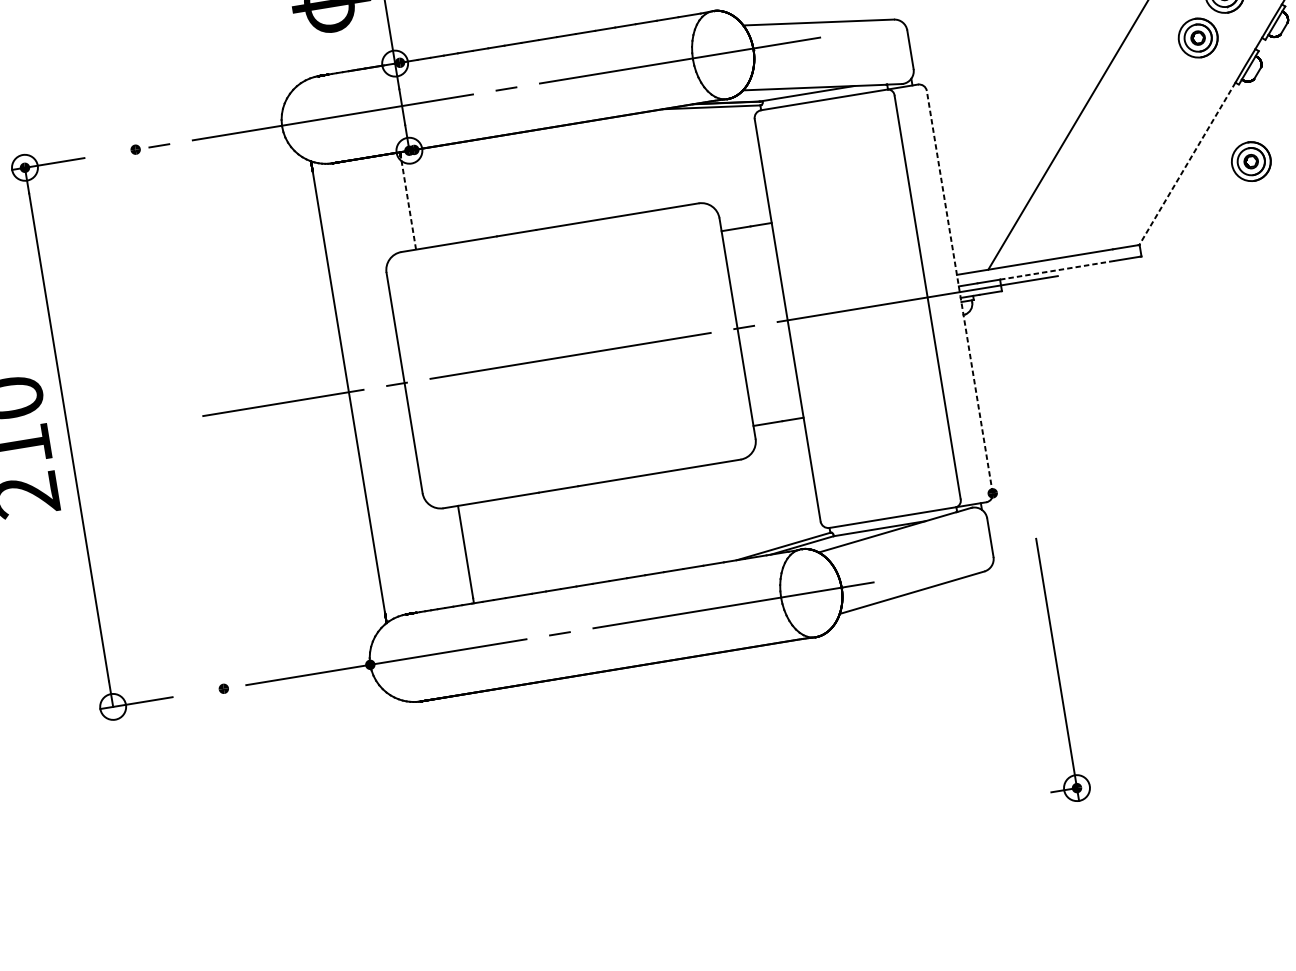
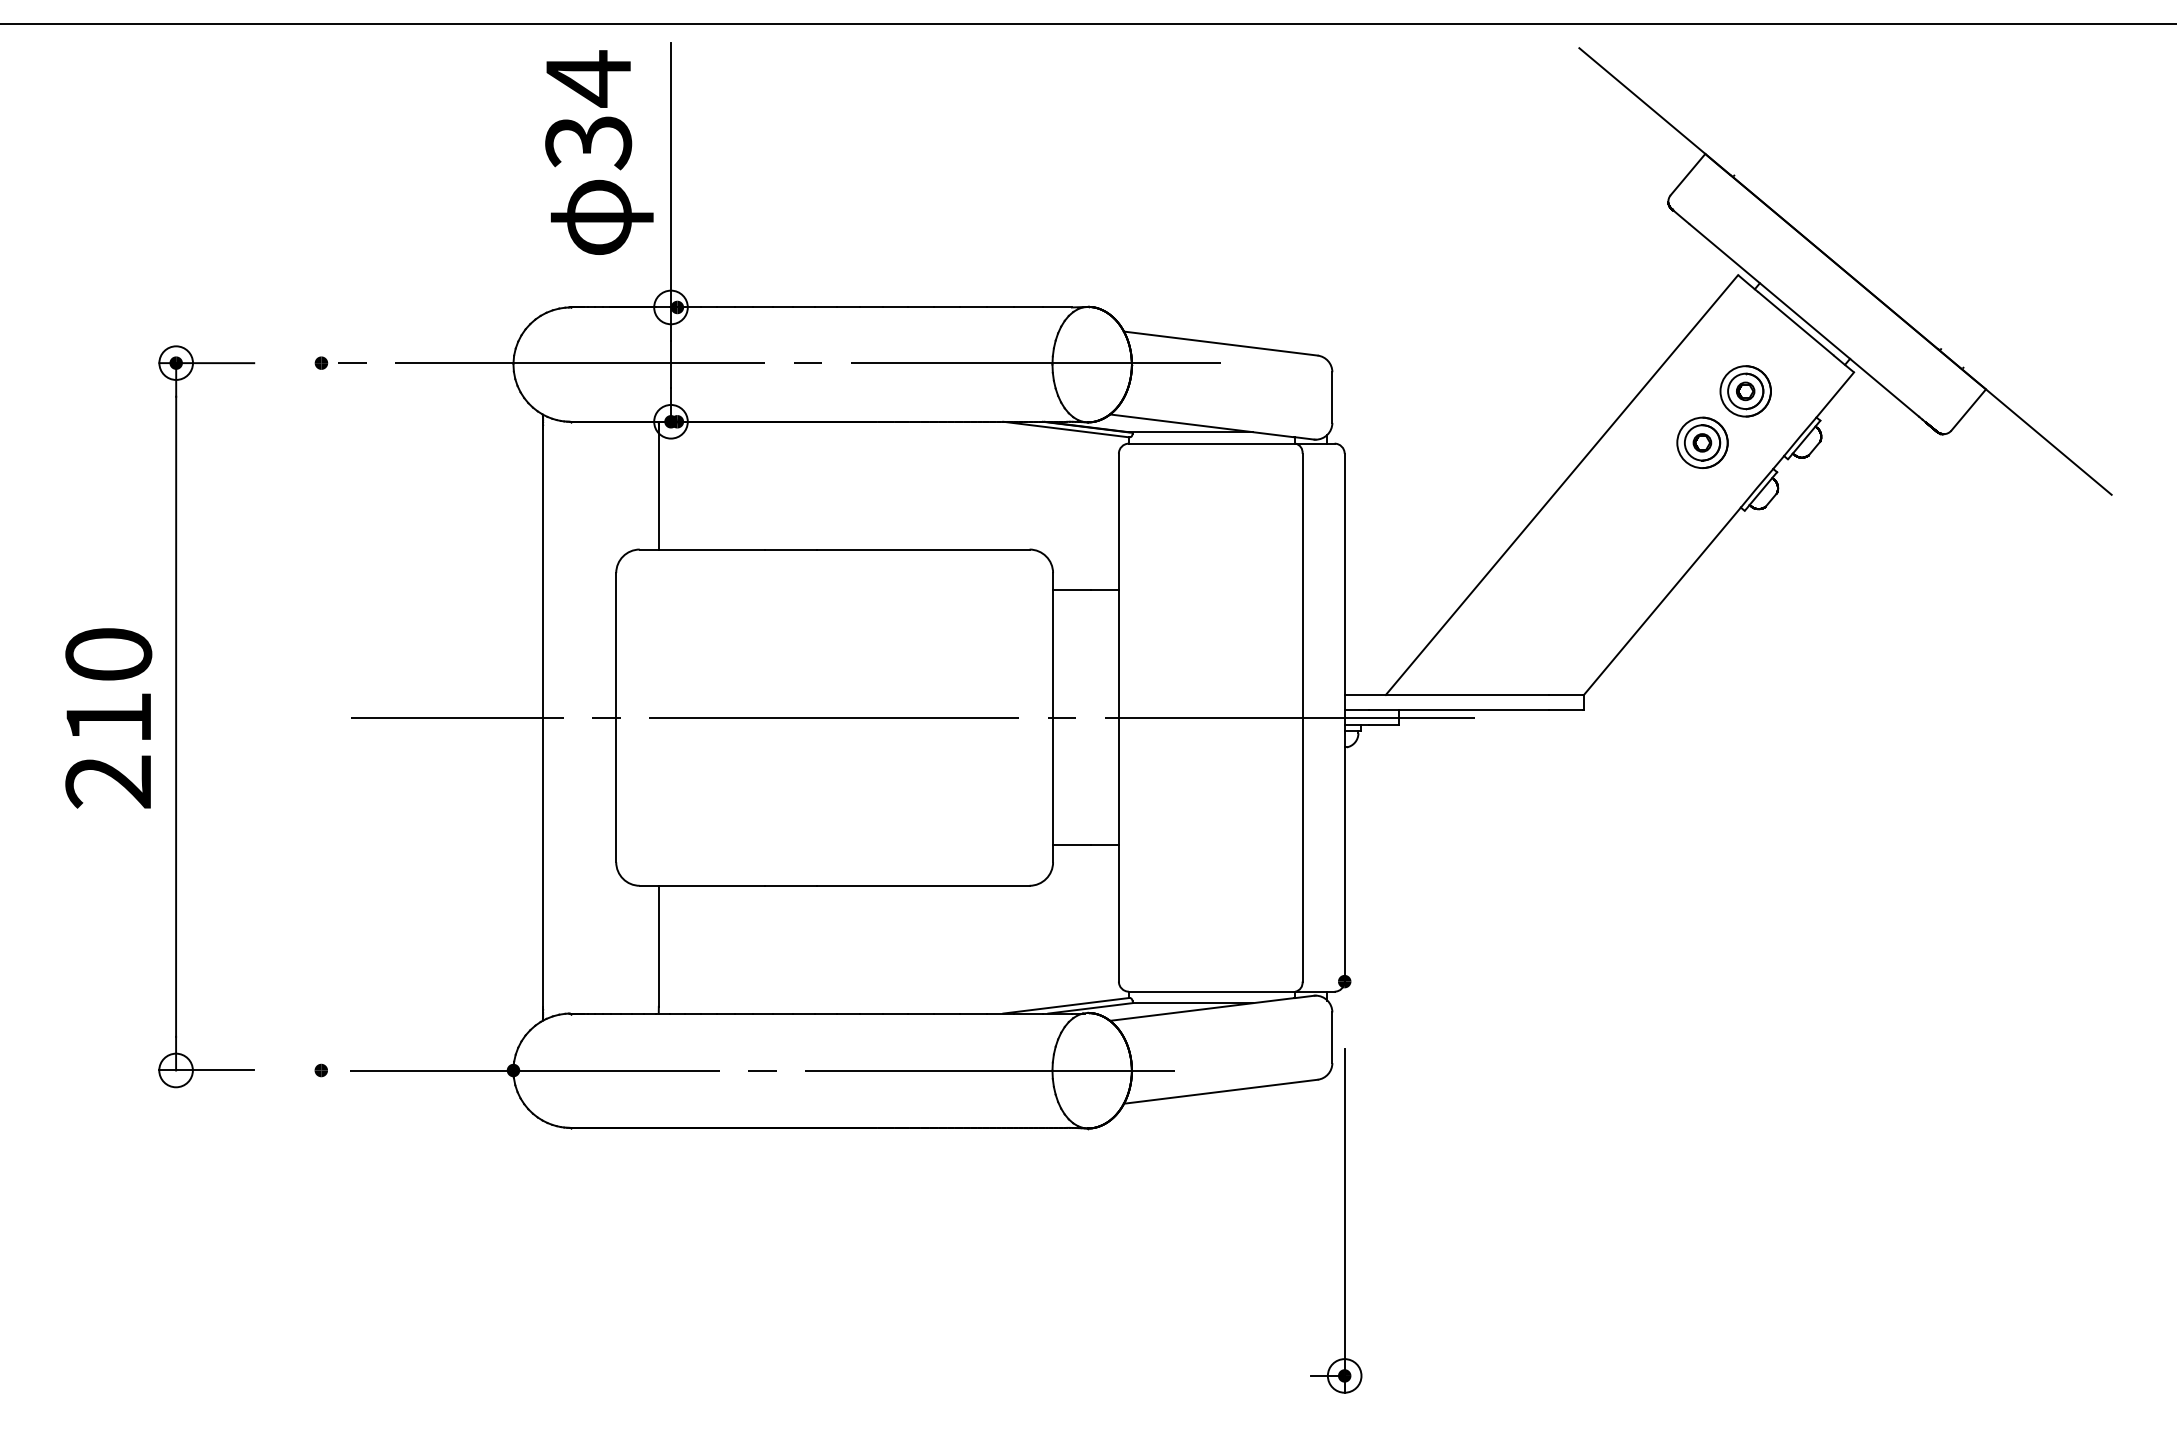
part: (1251, 161) -> (1744, 611), removed
line: (1187, 163) -> (1662, 601), dashed -> solid
line: (408, 203) -> (658, 489), dashed -> solid
line: (1057, 270) -> (1474, 710), dashed -> solid
line: (959, 292) -> (1344, 717), dashed -> solid
part: (1057, 669) -> (1344, 1220), moved

